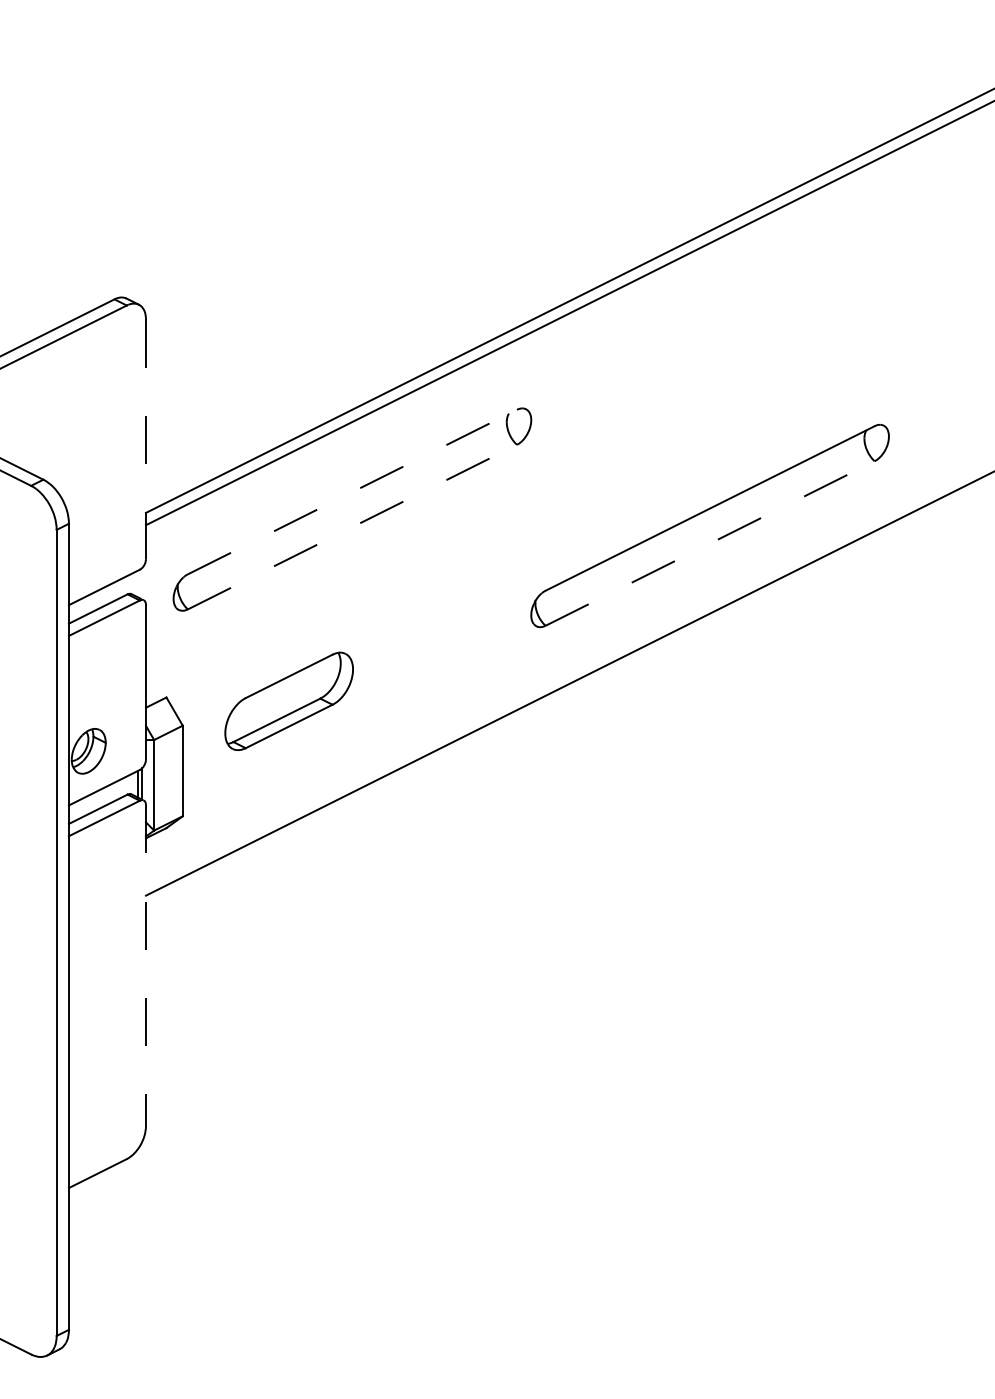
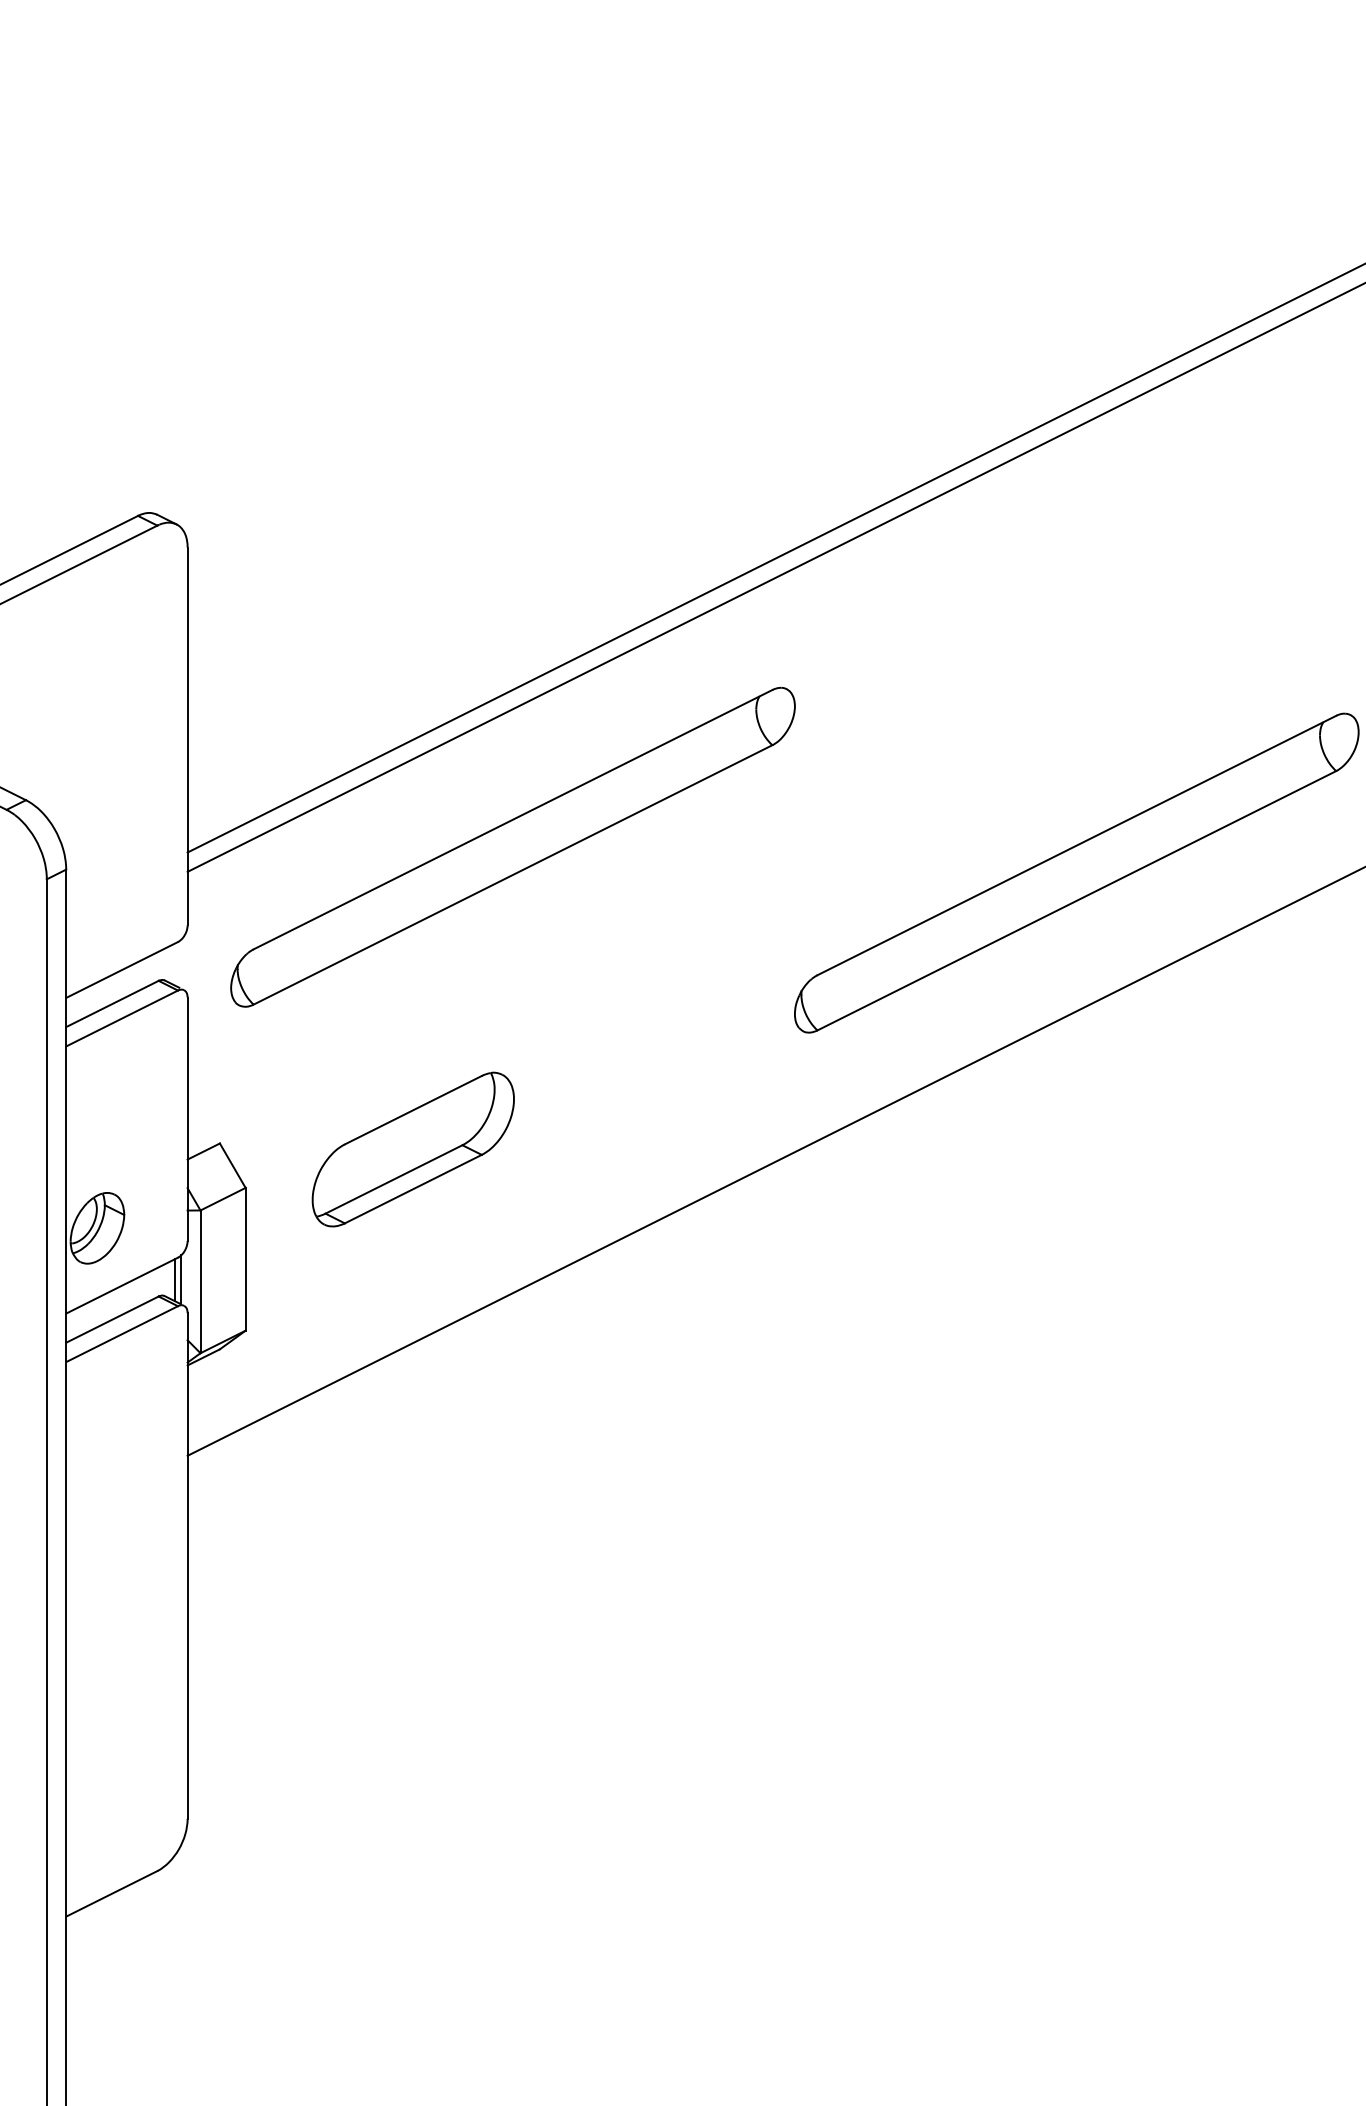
line: (145, 439) -> (186, 736), dashed -> solid
line: (352, 492) -> (513, 820), dashed -> solid
line: (352, 527) -> (513, 875), dashed -> solid
line: (710, 543) -> (1077, 900), dashed -> solid
line: (145, 966) -> (186, 1567), dashed -> solid

